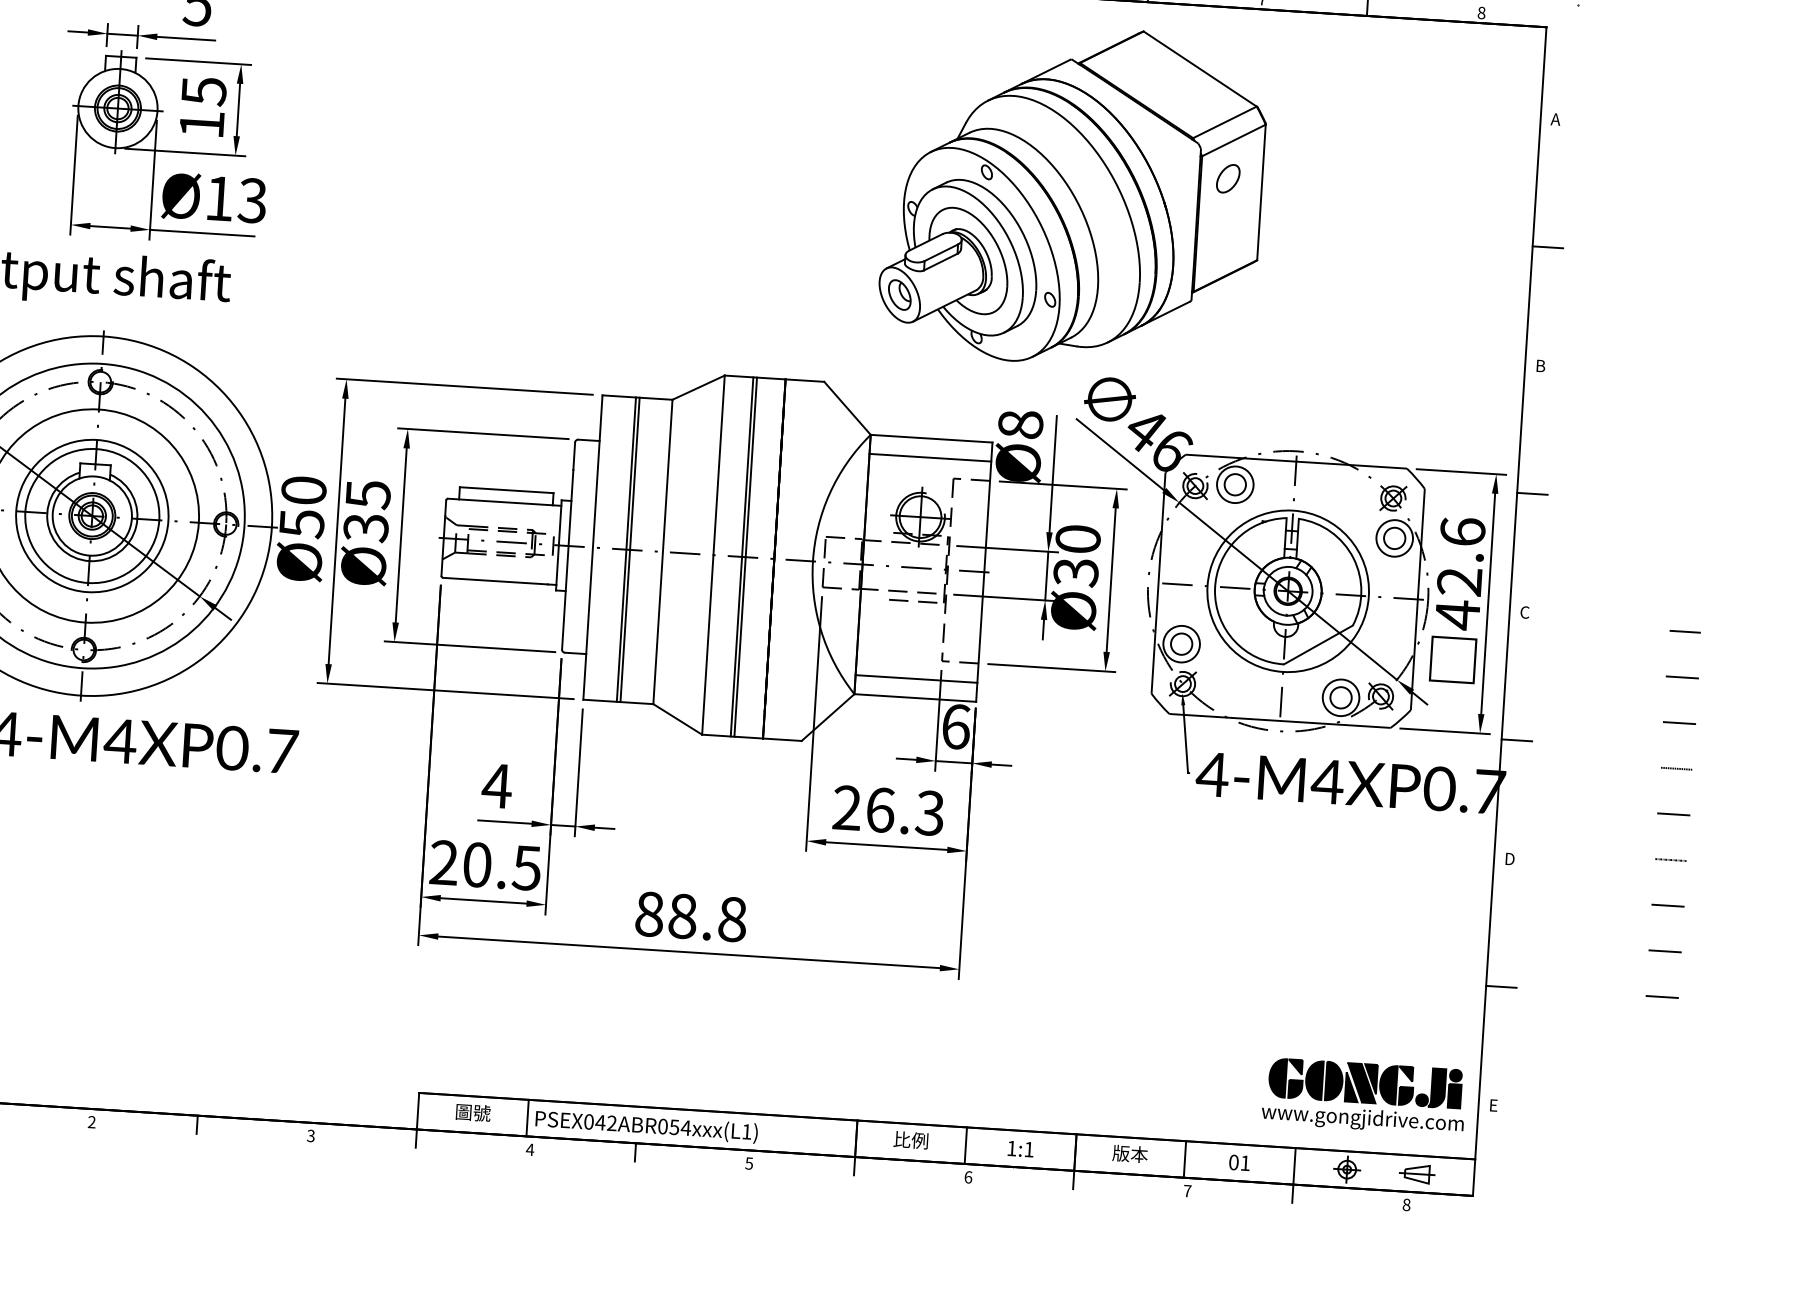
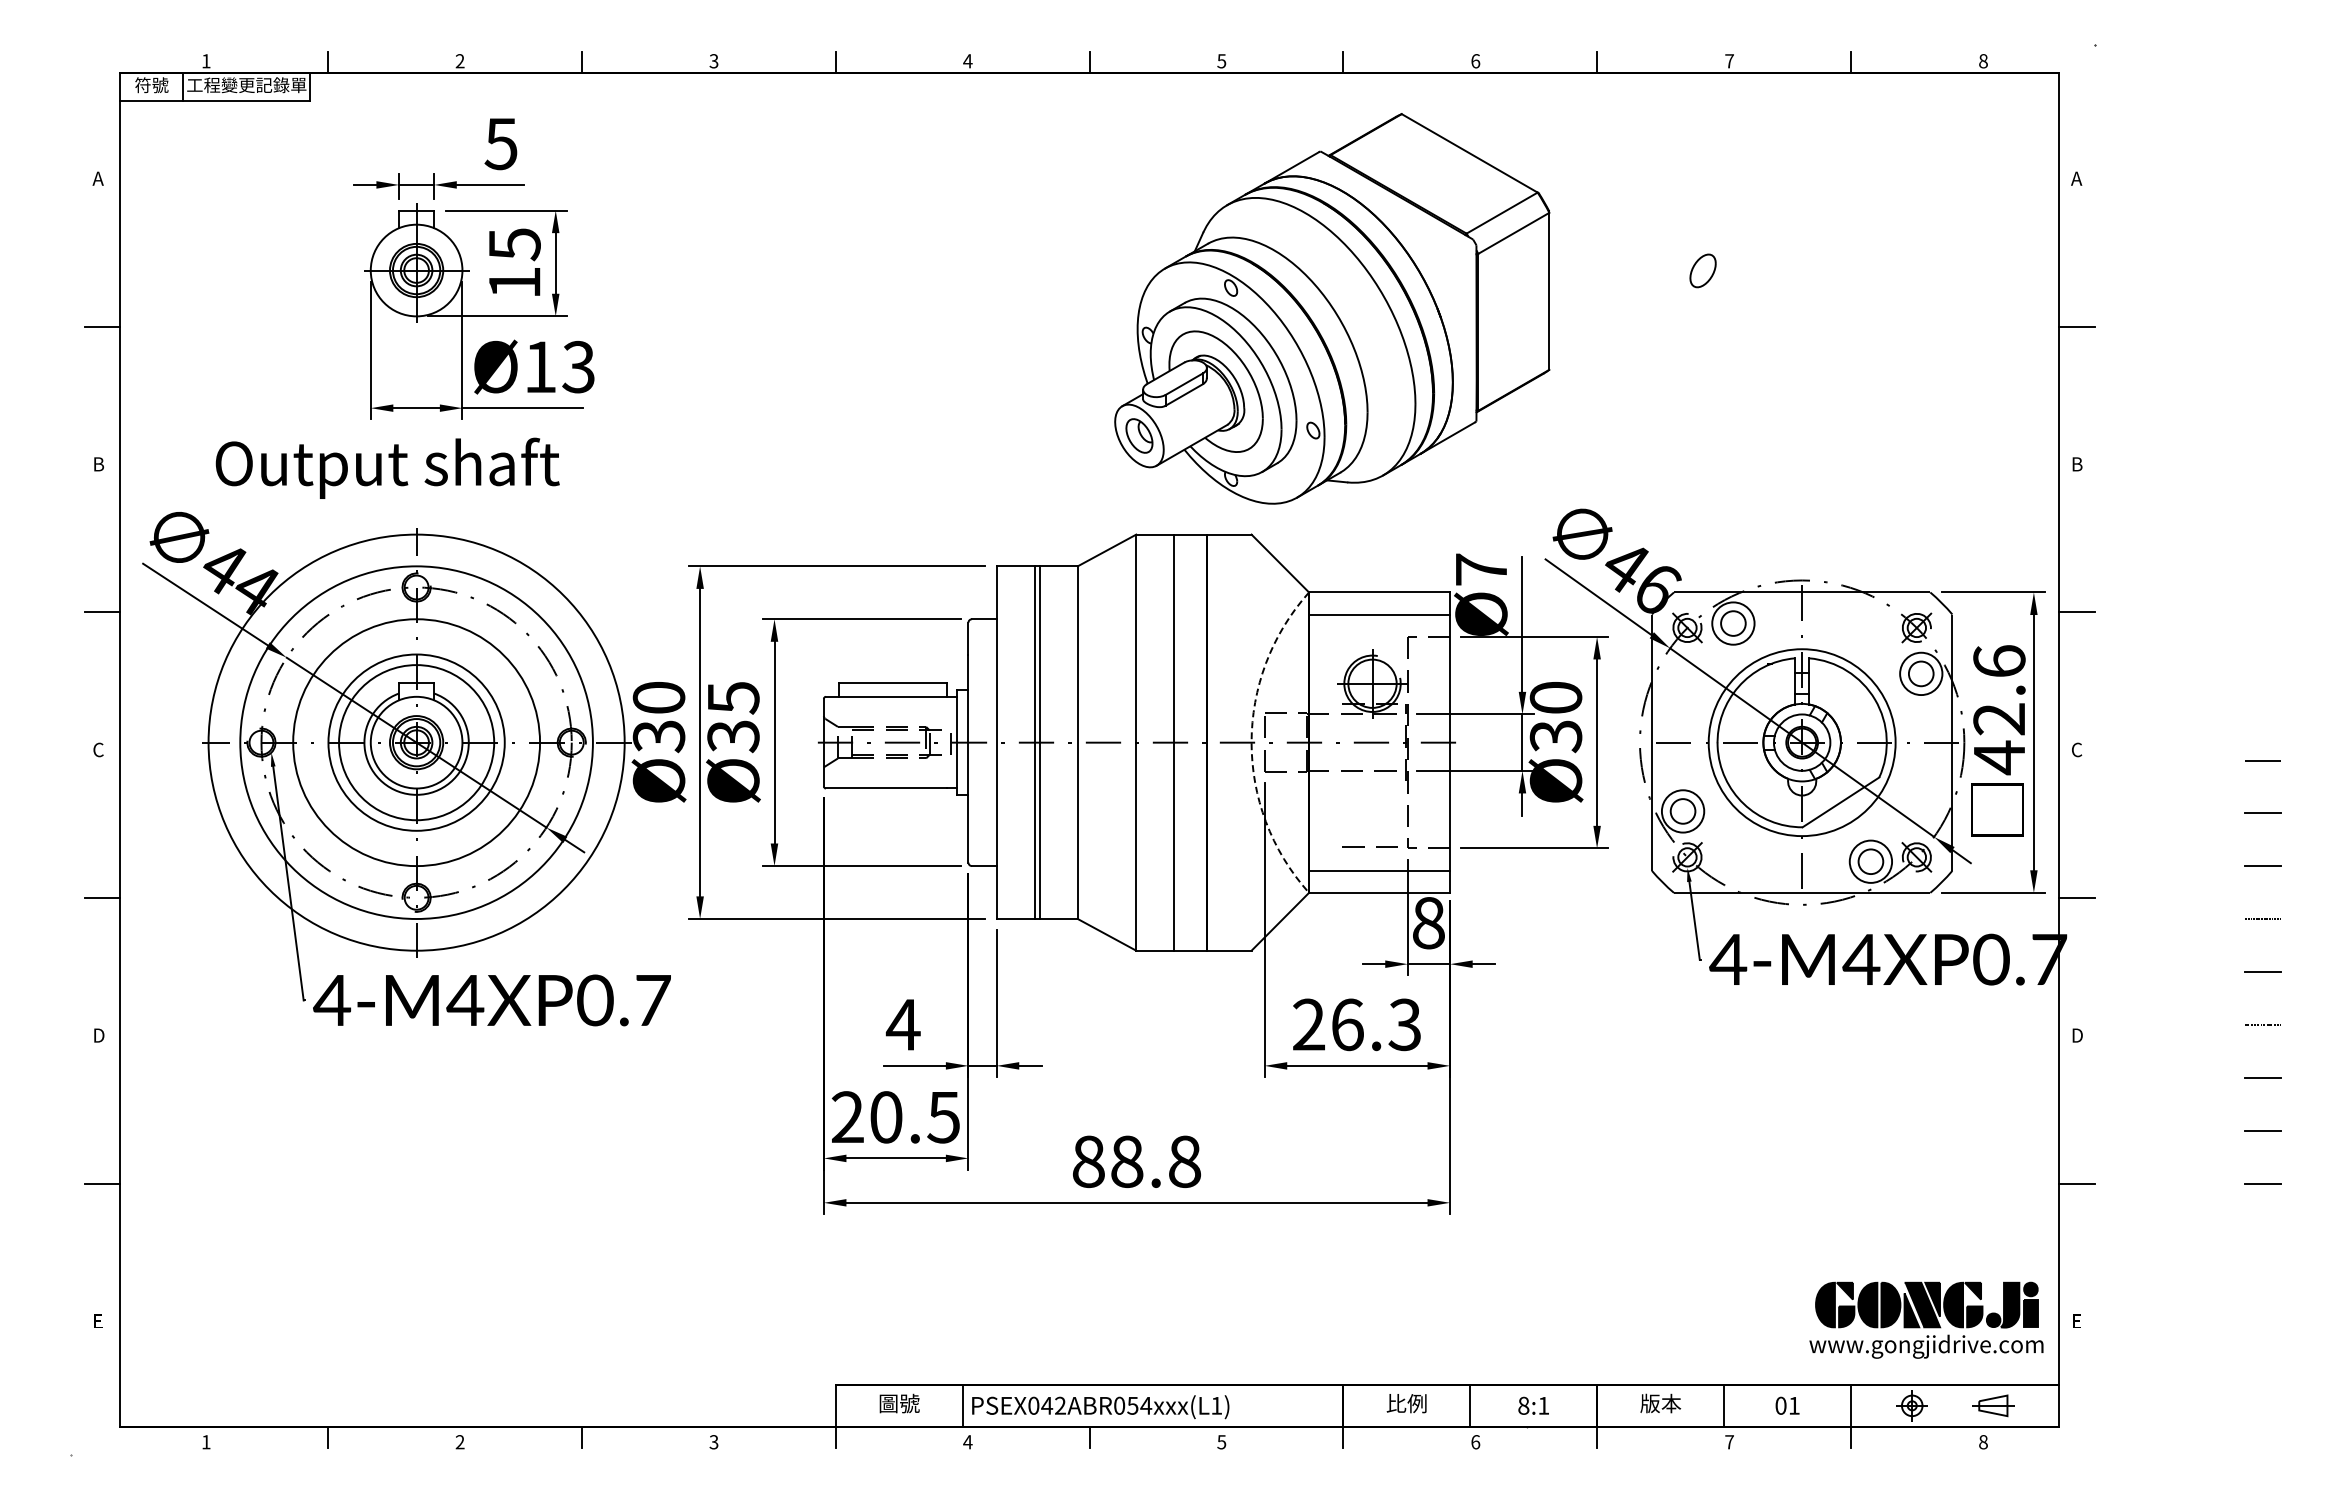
part: (1073, 195) -> (1332, 308), moved
text: (1020, 424) -> (1481, 569), Ø8 -> Ø7
text: (301, 523) -> (658, 736), Ø50 -> Ø30
line: (742, 556) -> (1169, 742), removed
arc: (812, 561) -> (1251, 742), solid -> dashed
line: (908, 600) -> (1364, 846), moved
text: (956, 726) -> (1429, 922), 6 -> 8
text: (1011, 1148) -> (1523, 1405), 1:1 -> 8:1

